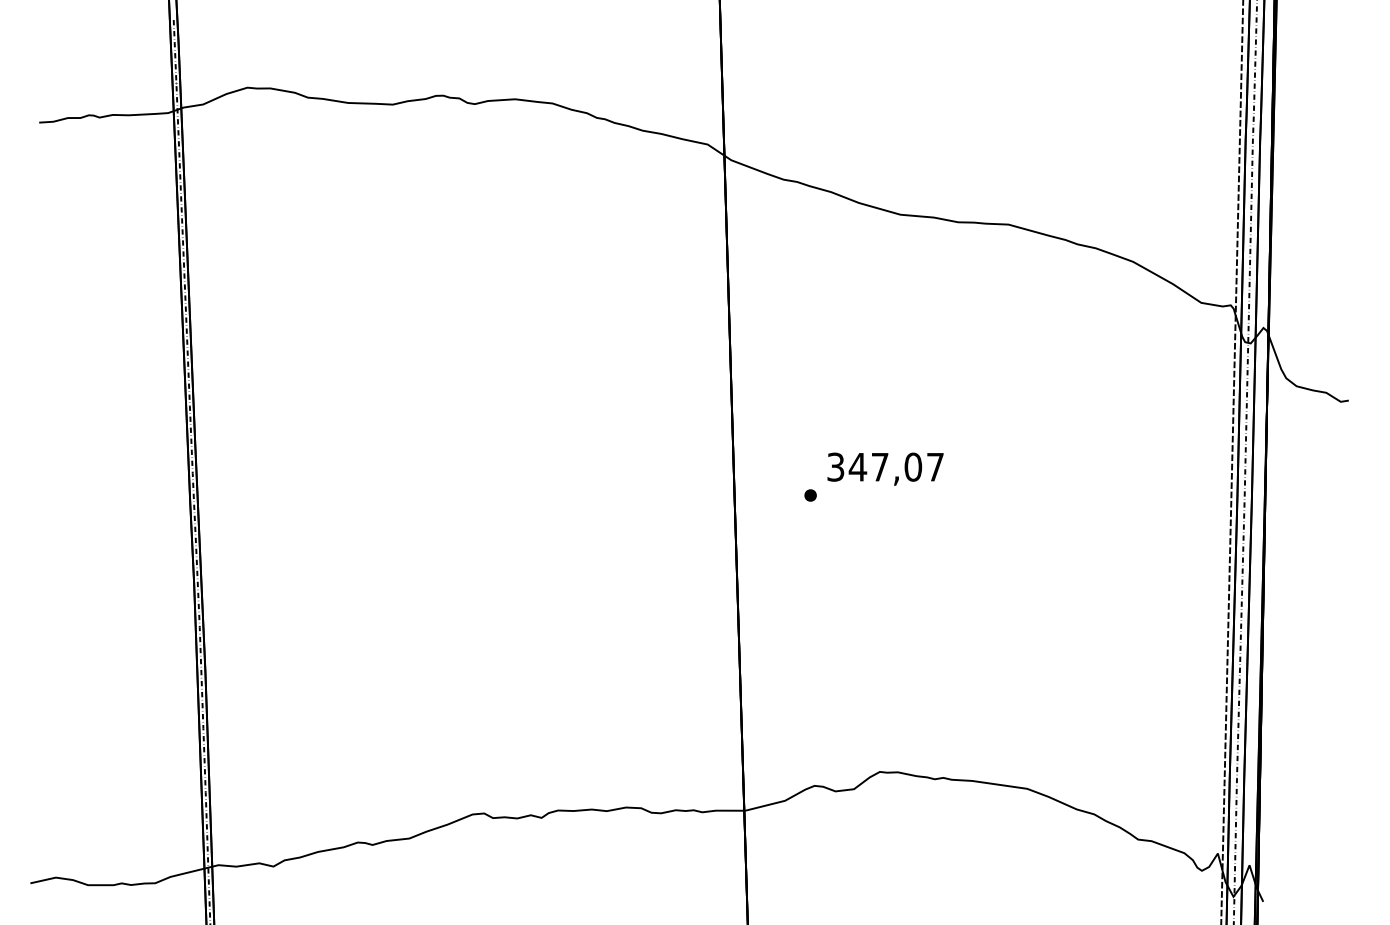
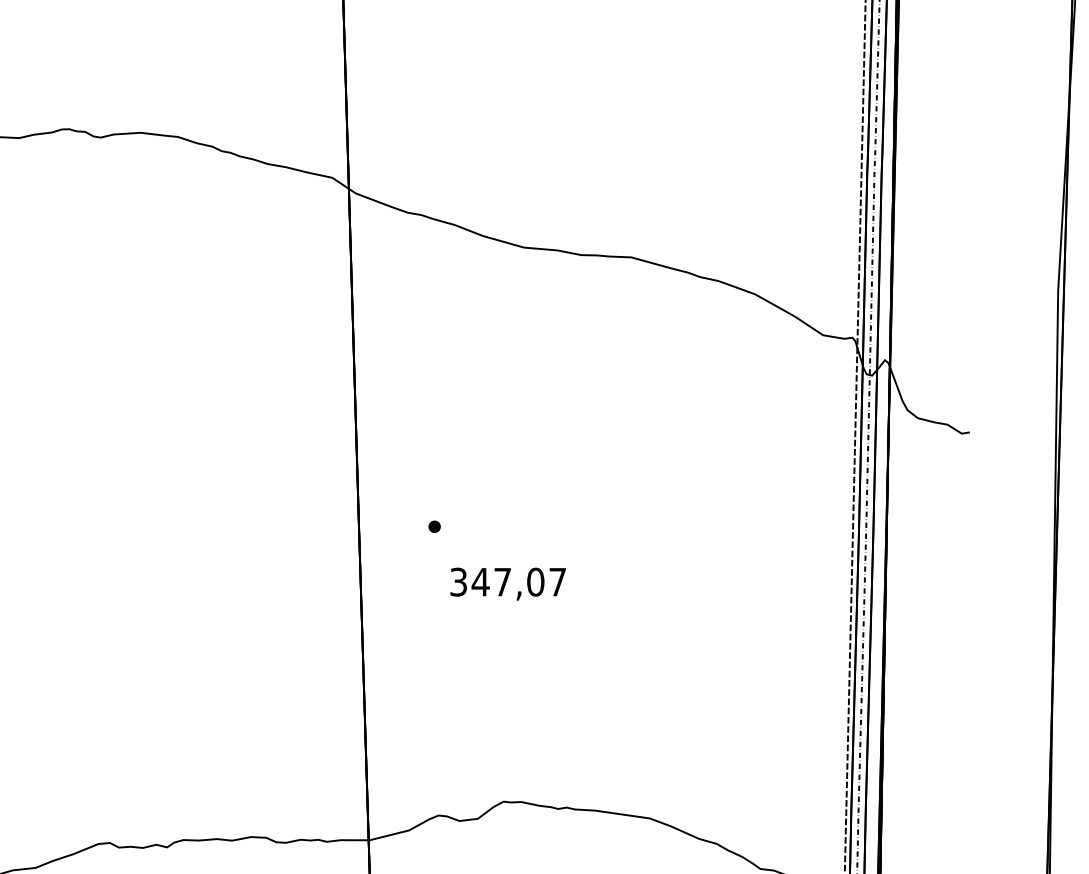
text: (885, 468) -> (508, 583), moved

